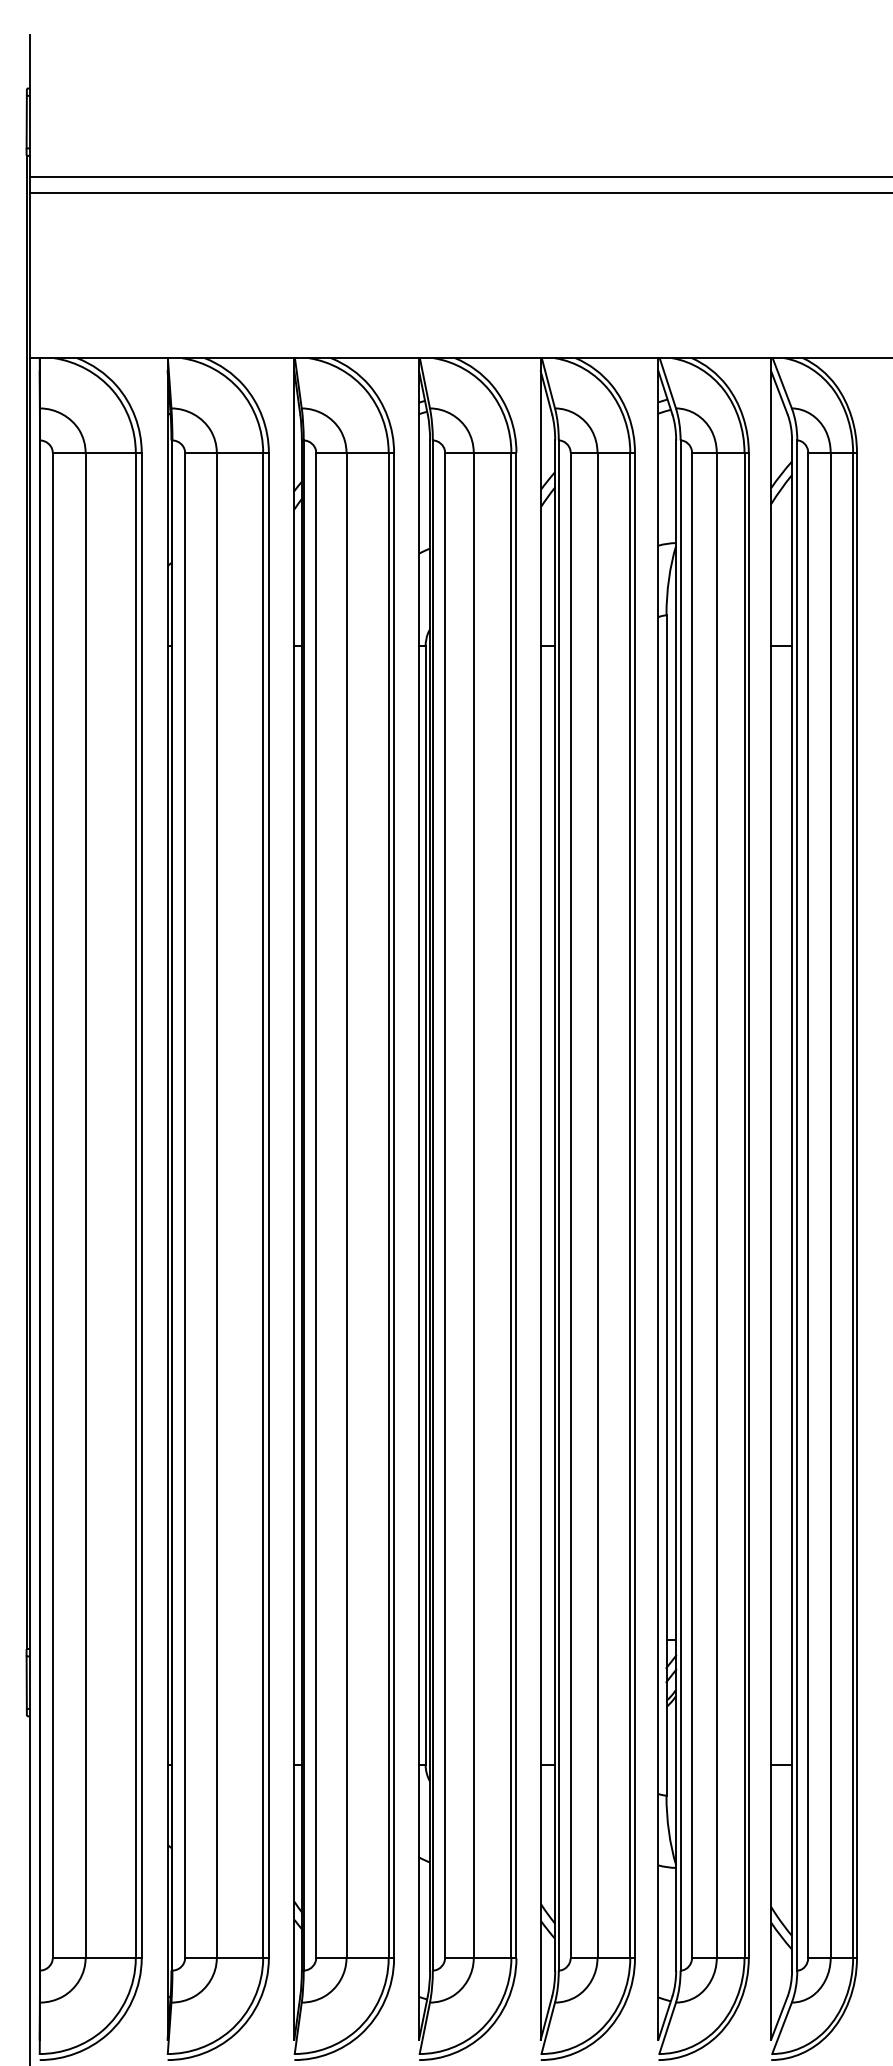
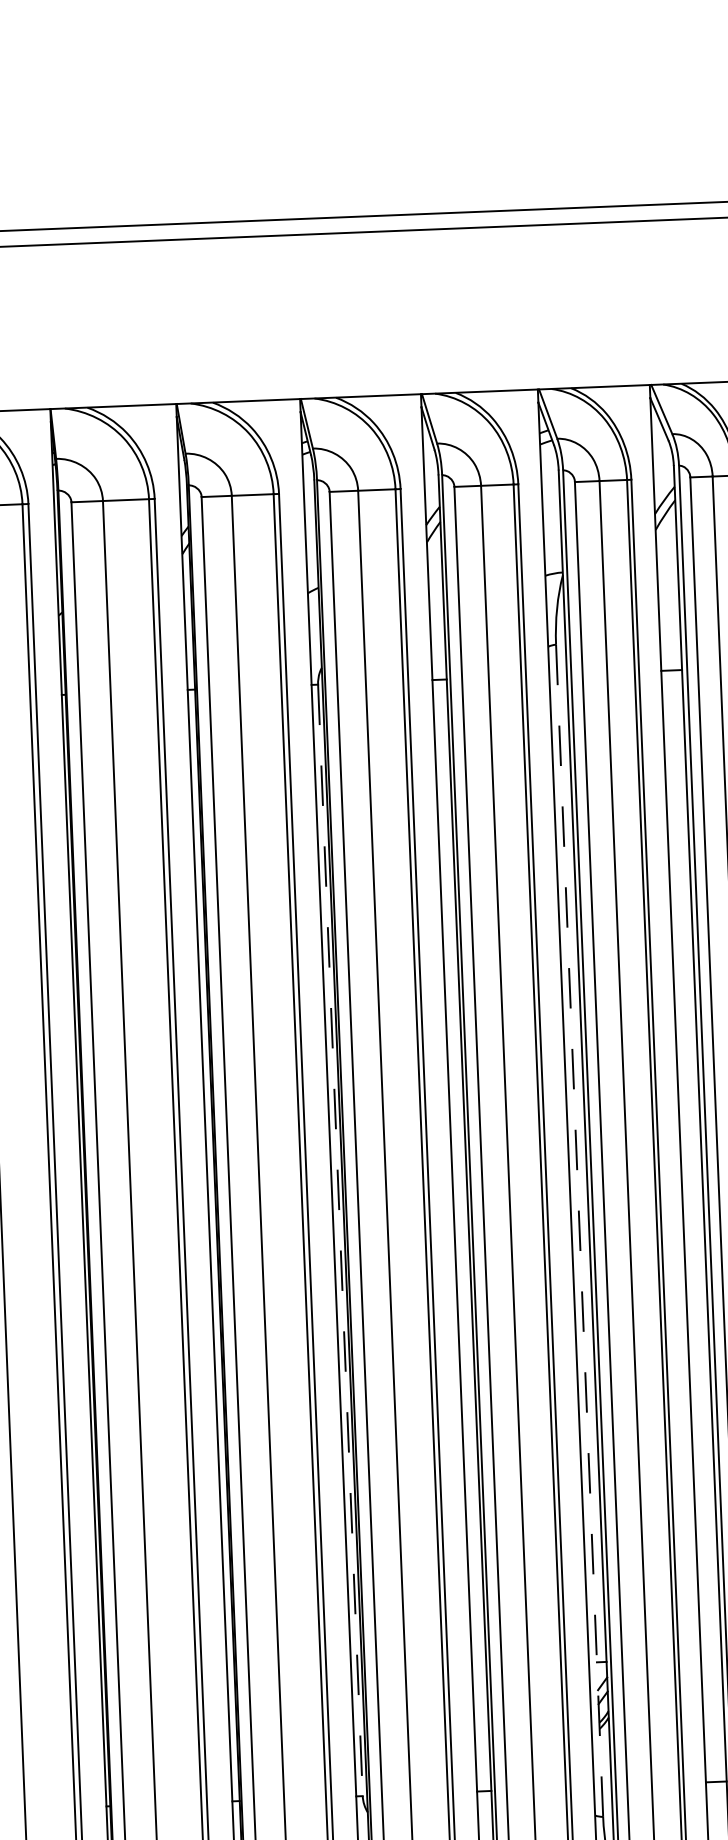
line: (425, 1205) -> (340, 1240), solid -> dashed
line: (666, 1206) -> (579, 1231), solid -> dashed

